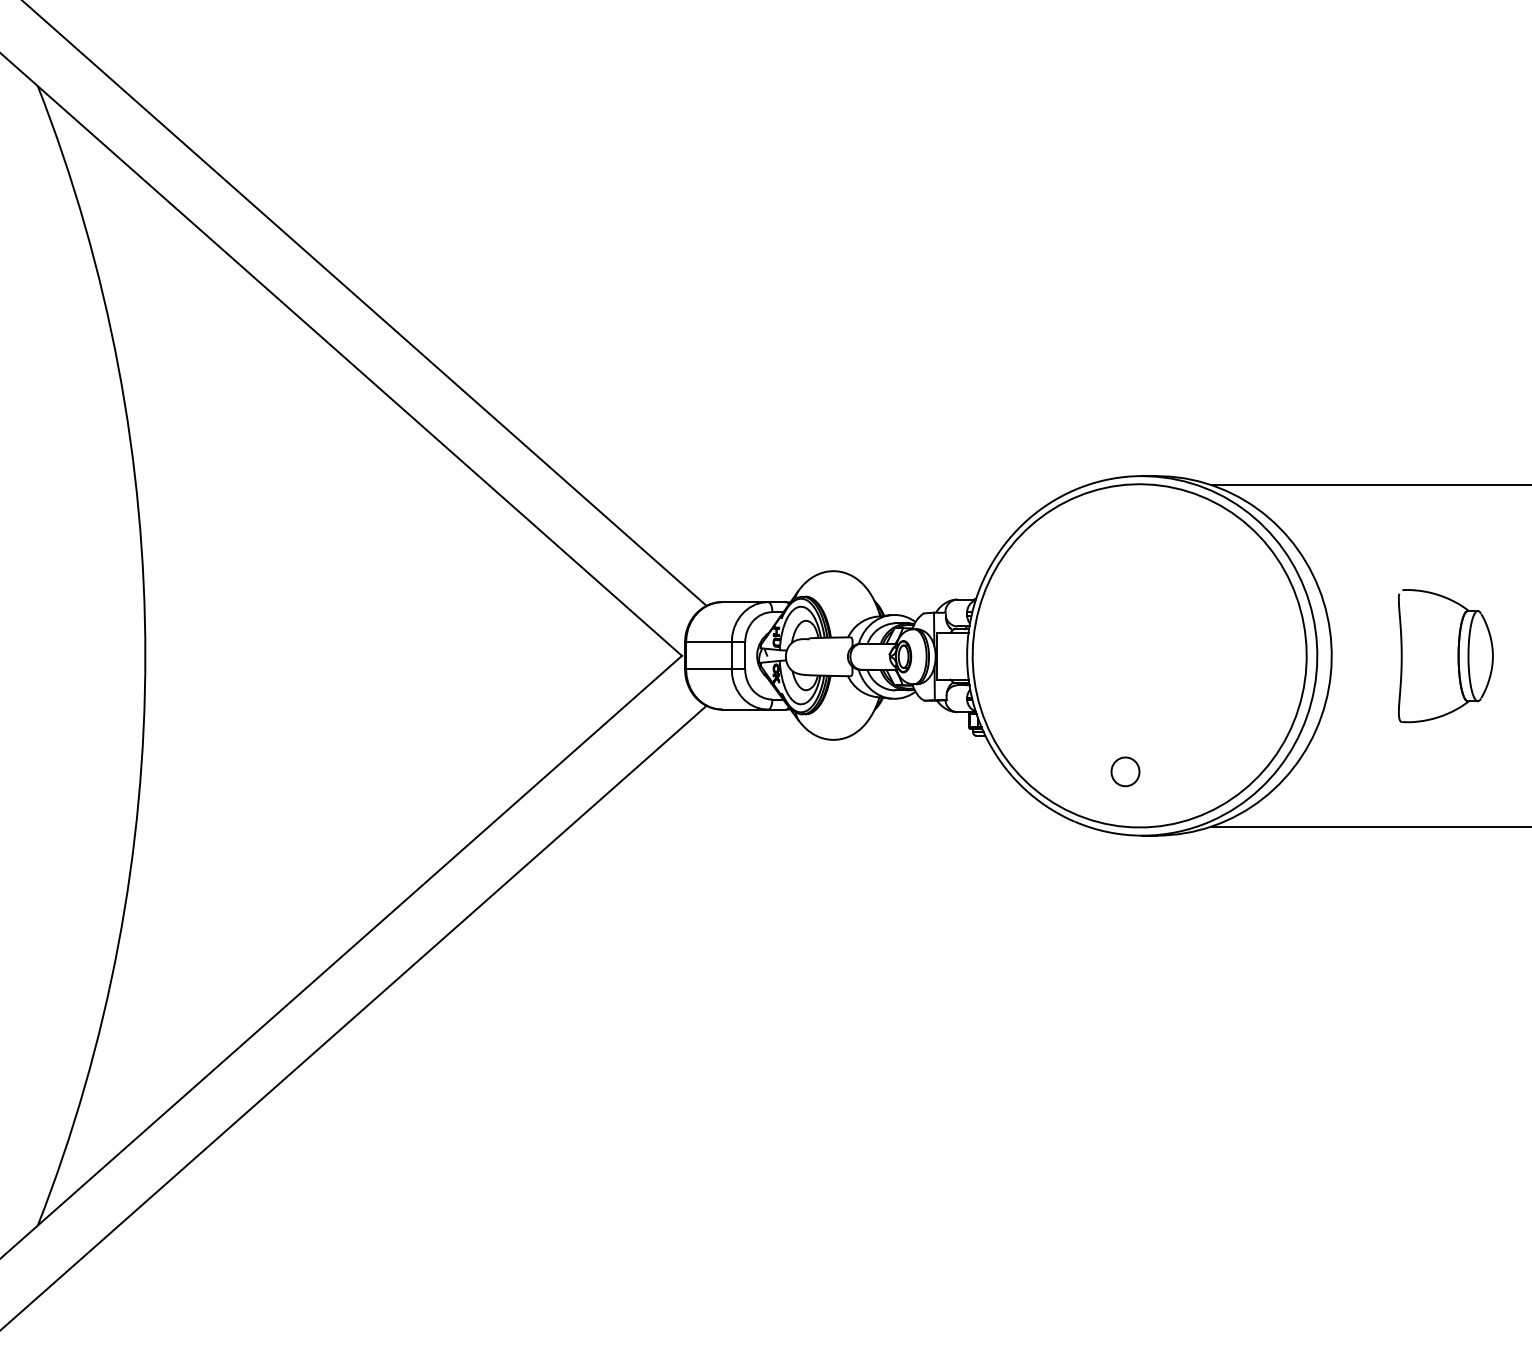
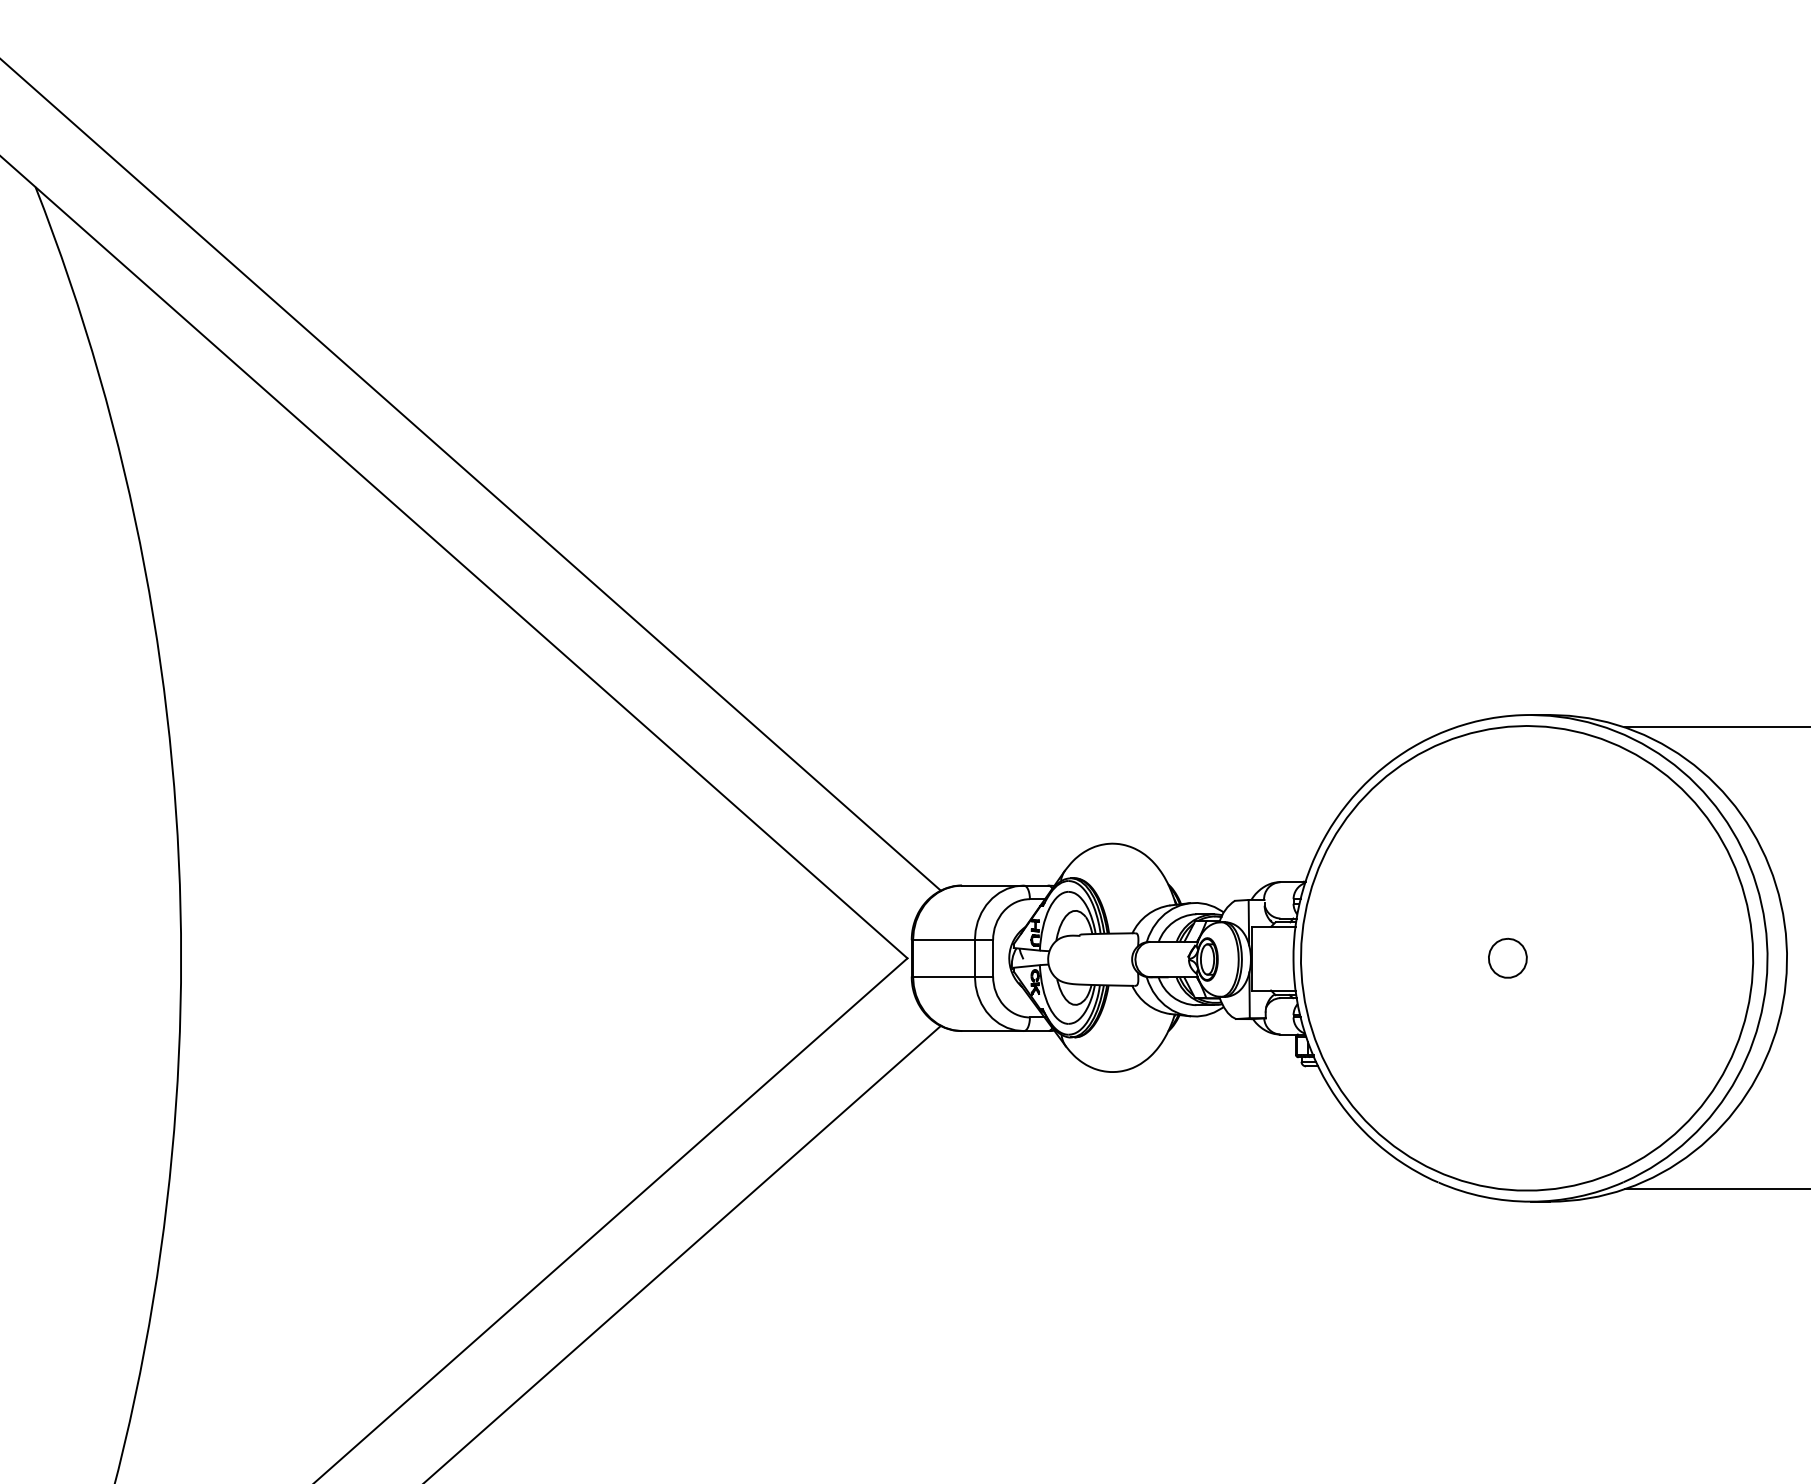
part: (1125, 771) -> (1507, 957), moved

